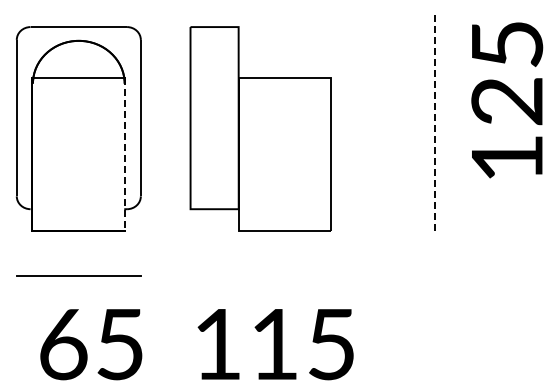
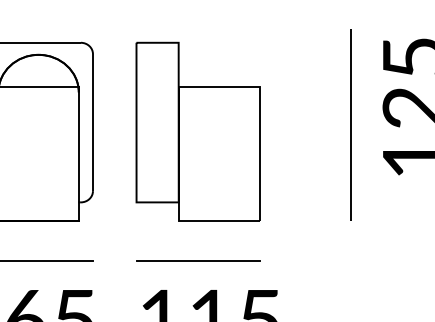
line: (434, 120) -> (350, 124), dashed -> solid
line: (124, 154) -> (78, 154), dashed -> solid
line: (260, 275) -> (197, 260), added

